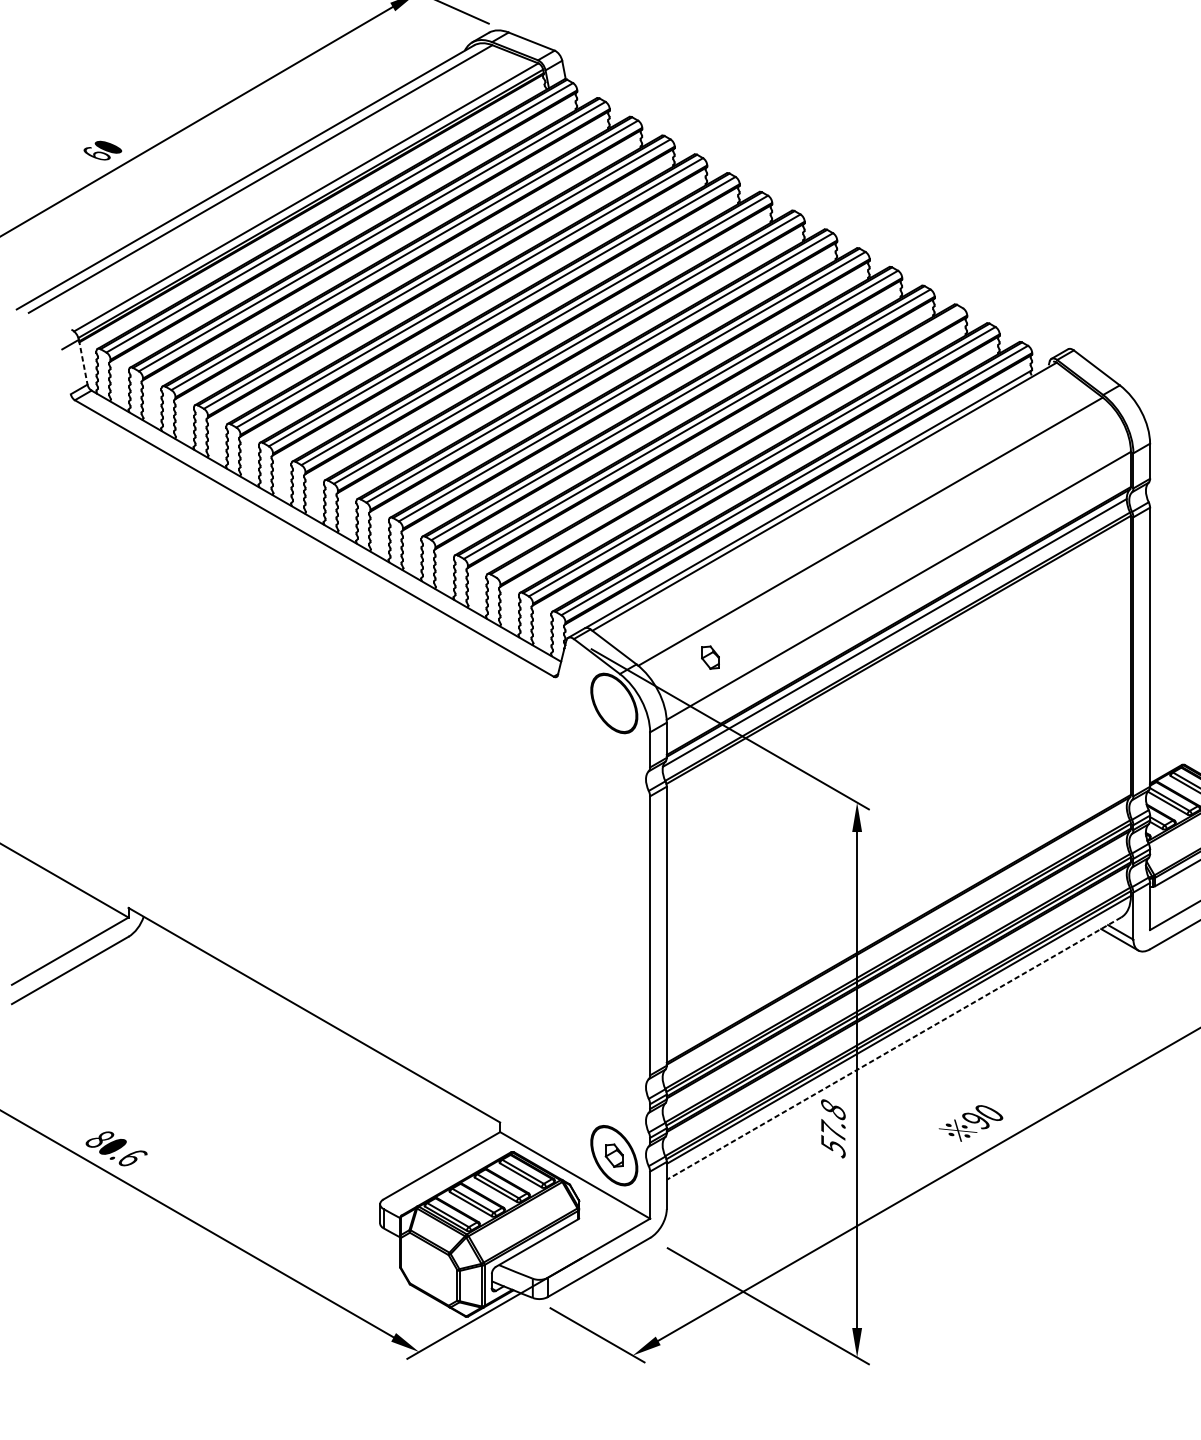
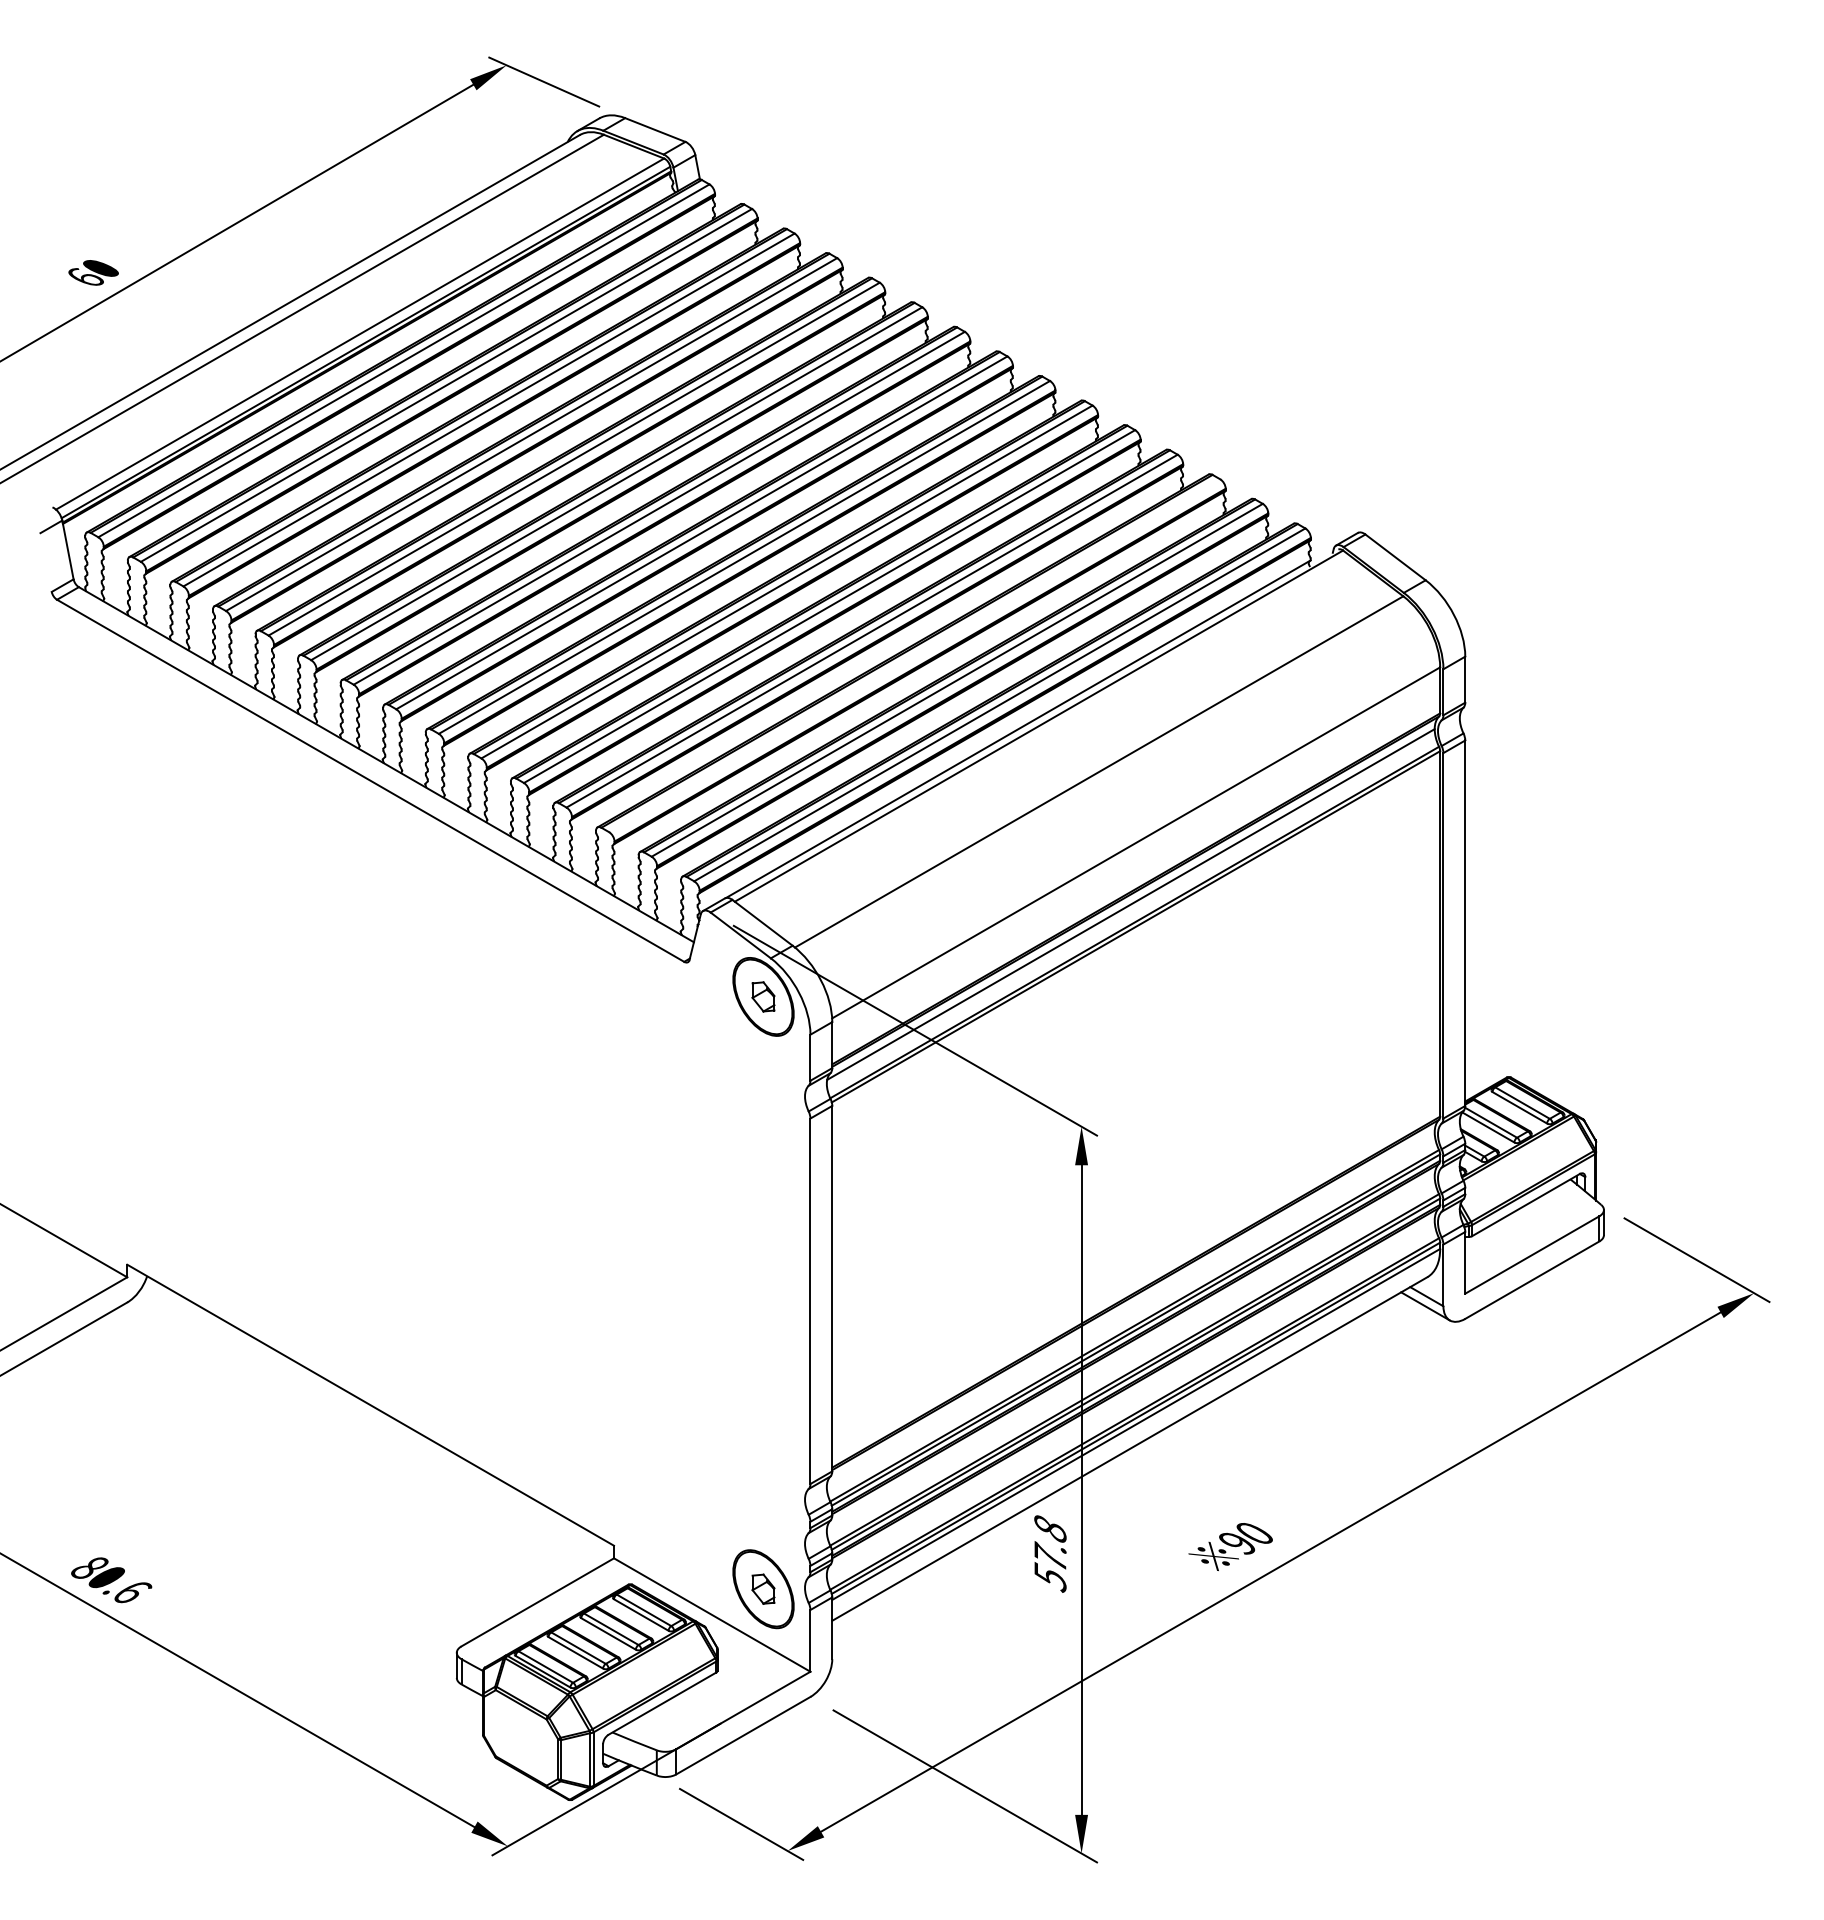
line: (82, 361) -> (67, 549), dashed -> solid
part: (710, 657) -> (763, 996), moved
line: (893, 1049) -> (1129, 1449), dashed -> solid

